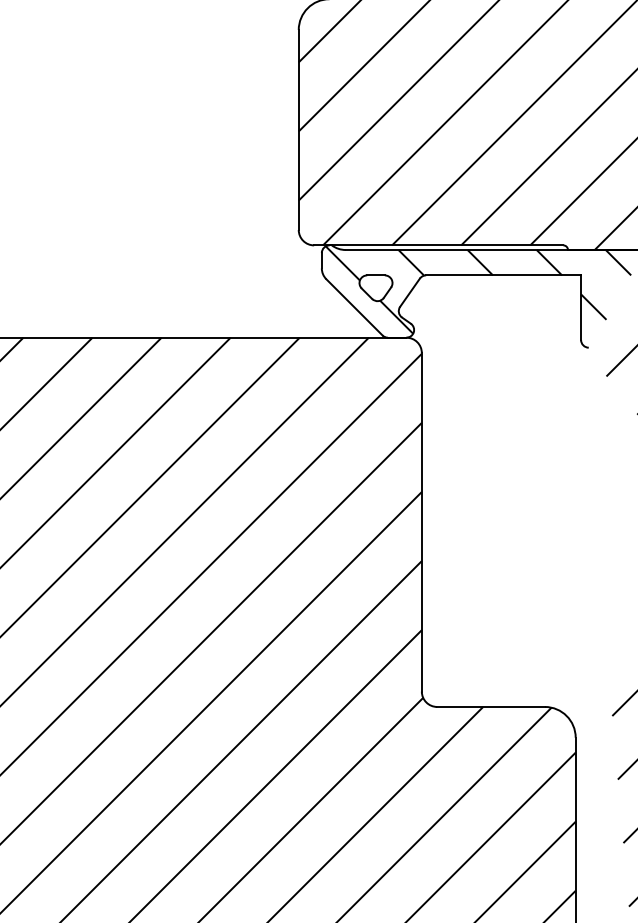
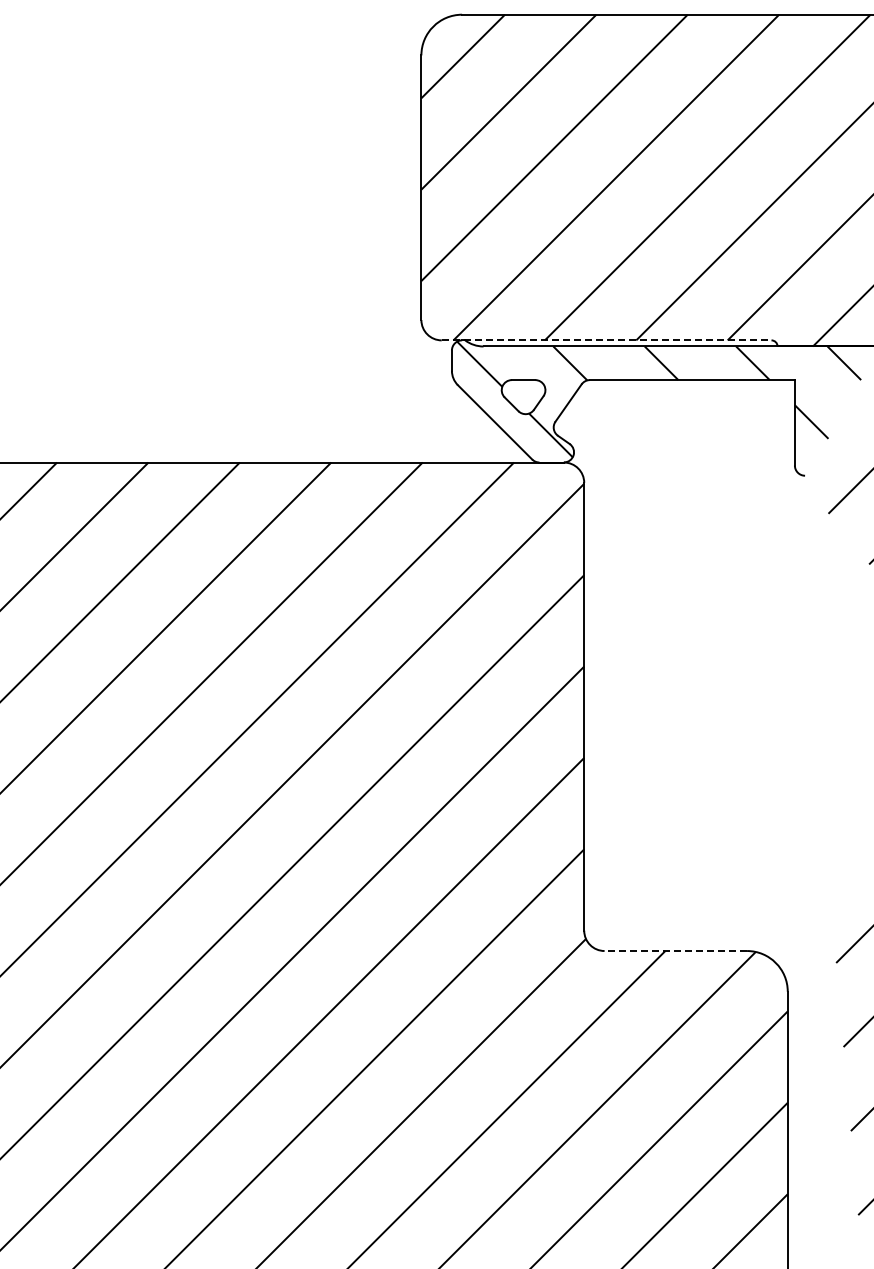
line: (438, 245) -> (606, 340), solid -> dashed
line: (490, 707) -> (675, 951), solid -> dashed

